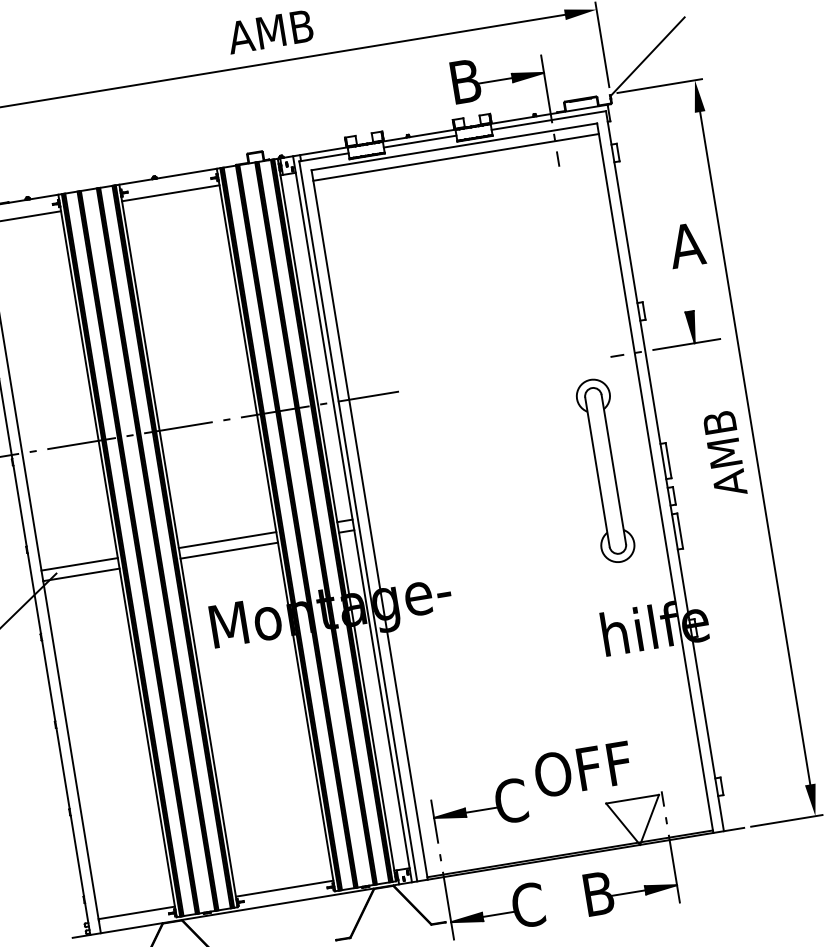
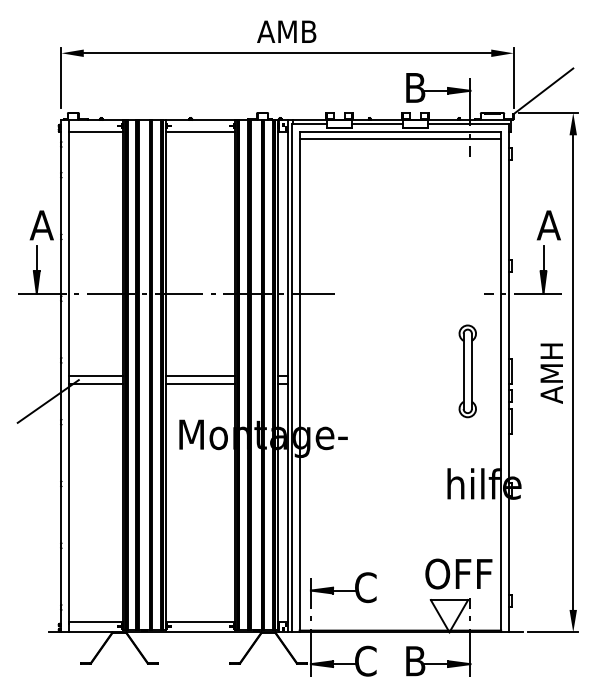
line: (686, 293) -> (543, 258), added
text: (724, 454) -> (551, 373), AMB -> AMH
part: (605, 471) -> (467, 371), size x0.71
text: (582, 768) -> (458, 573), moved

